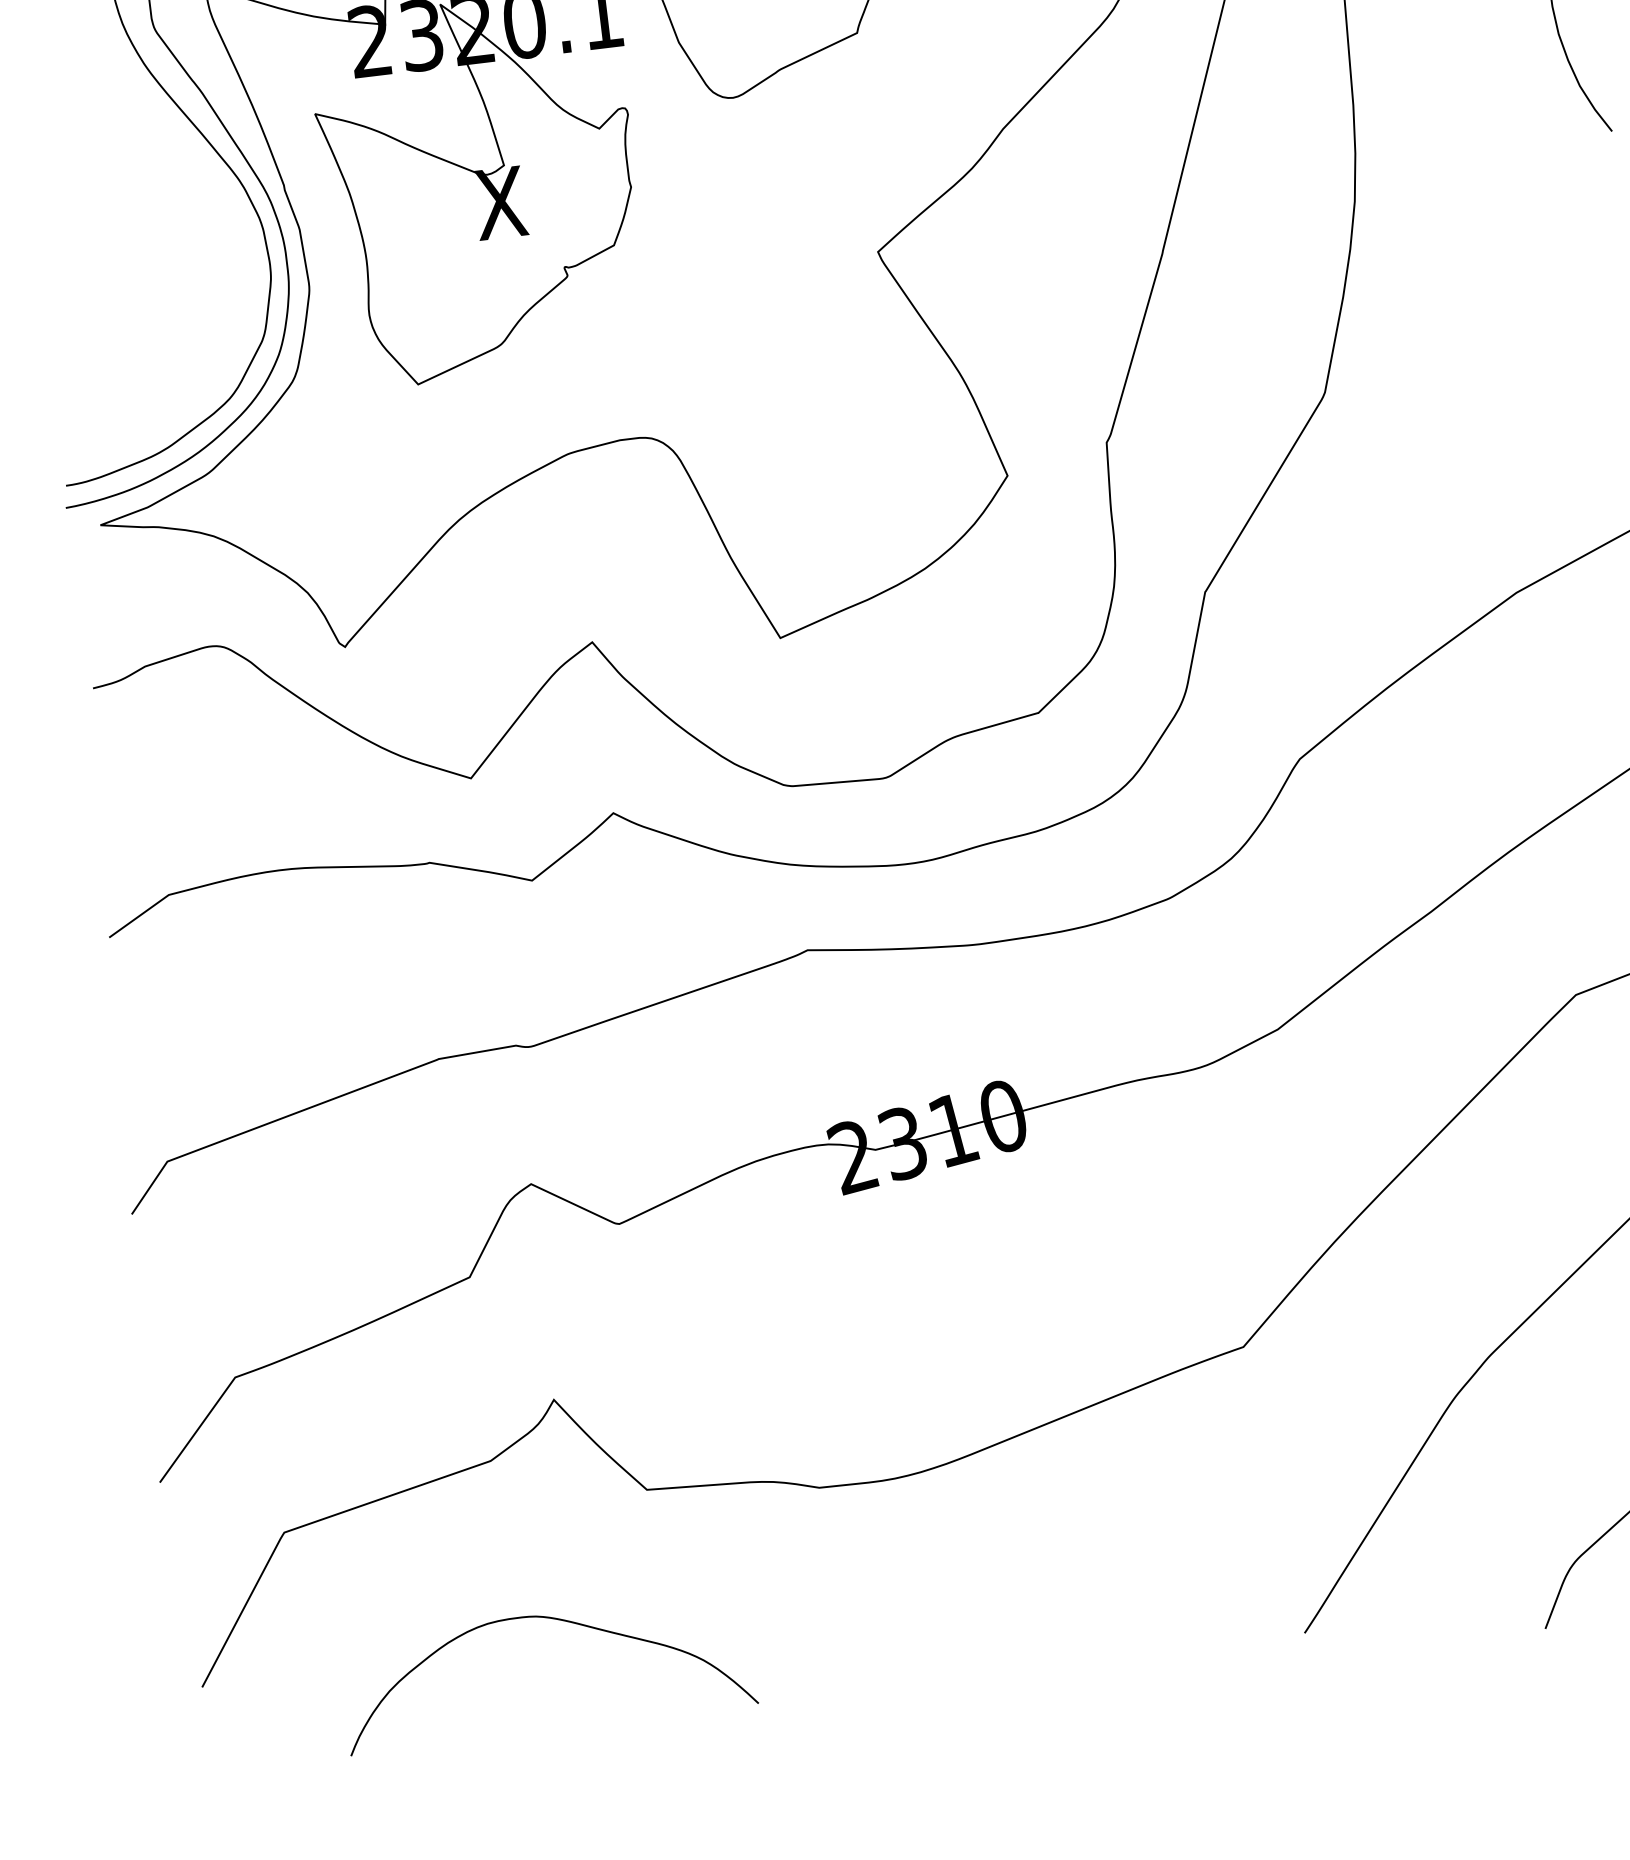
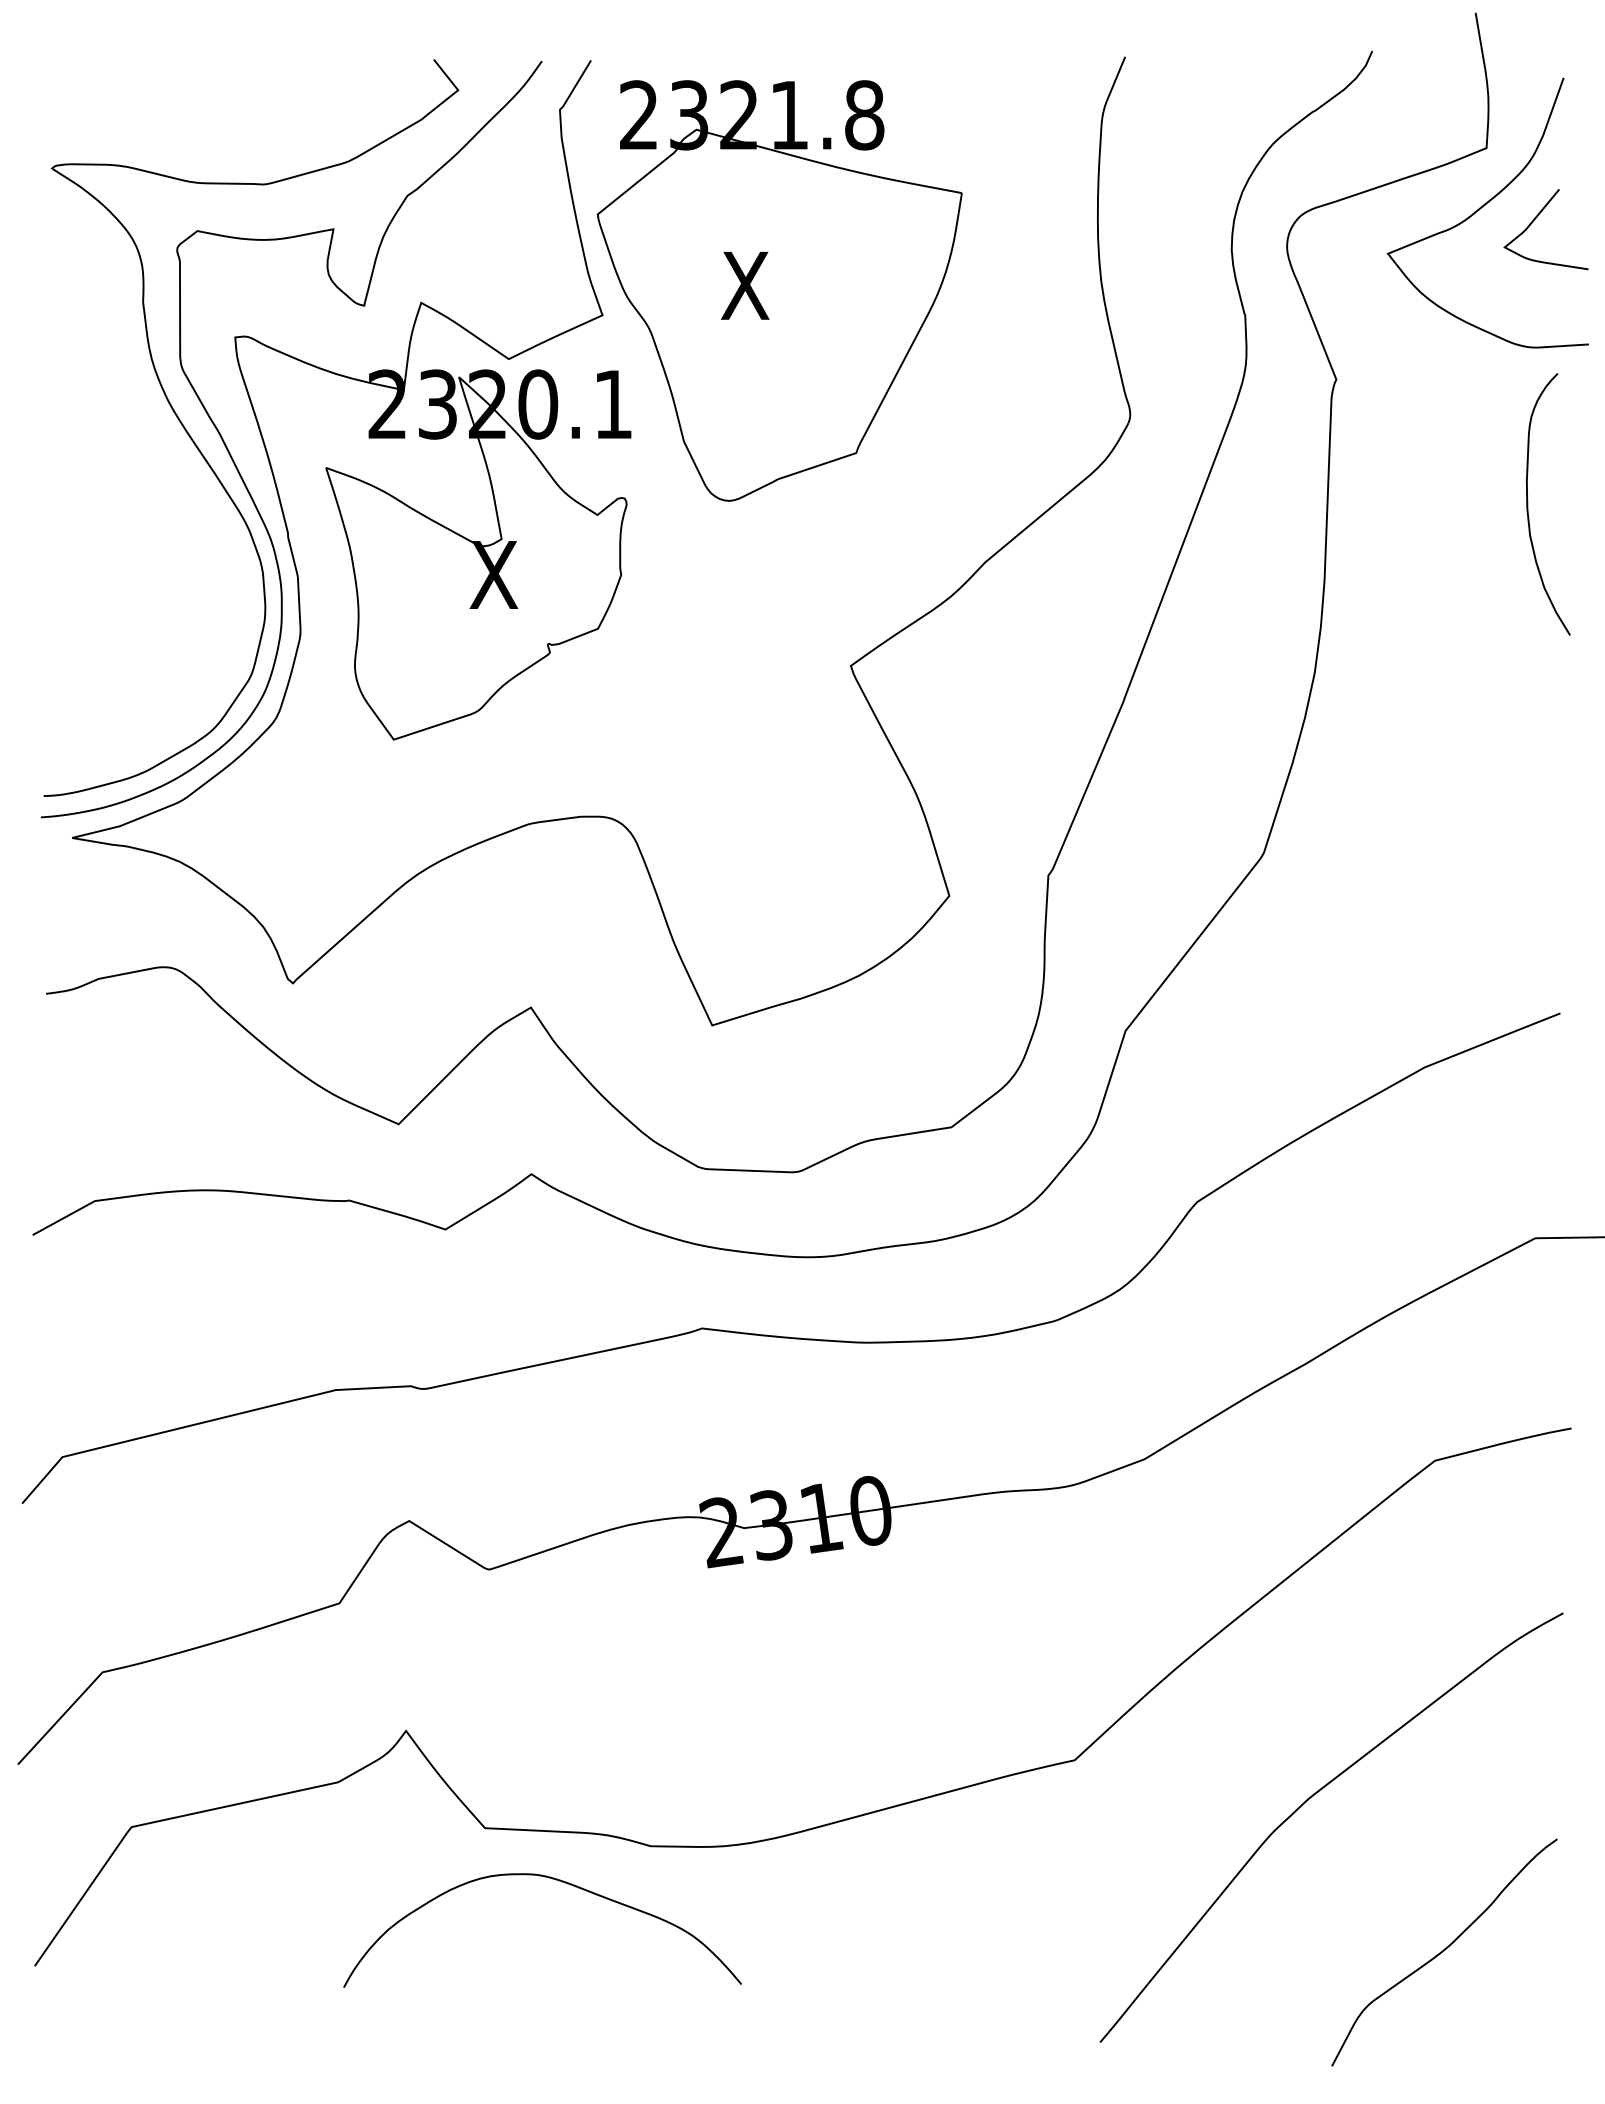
curve: (554, 1619) -> (555, 1880), moved

